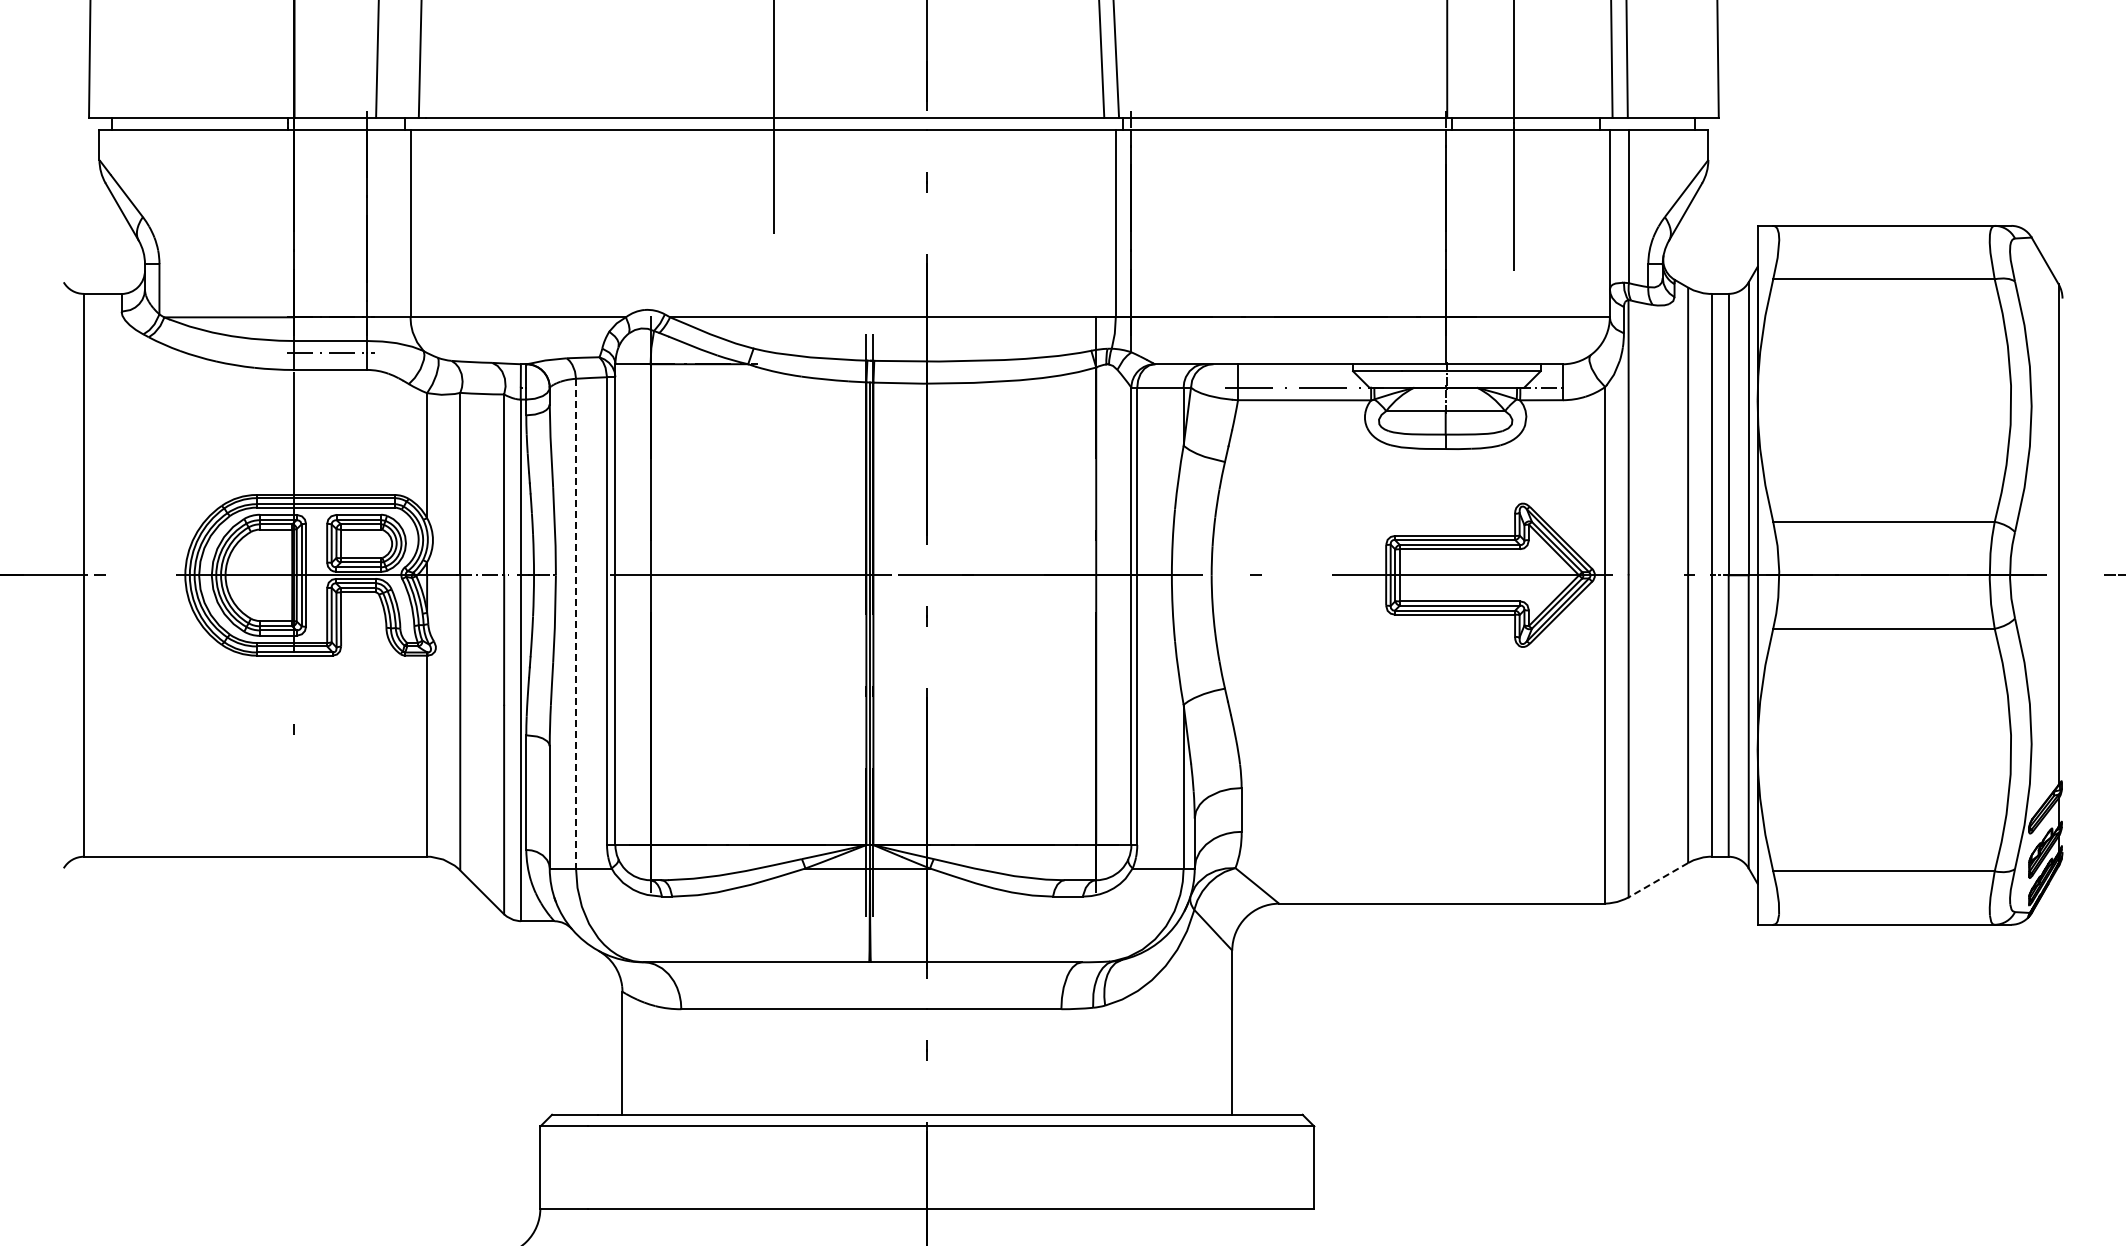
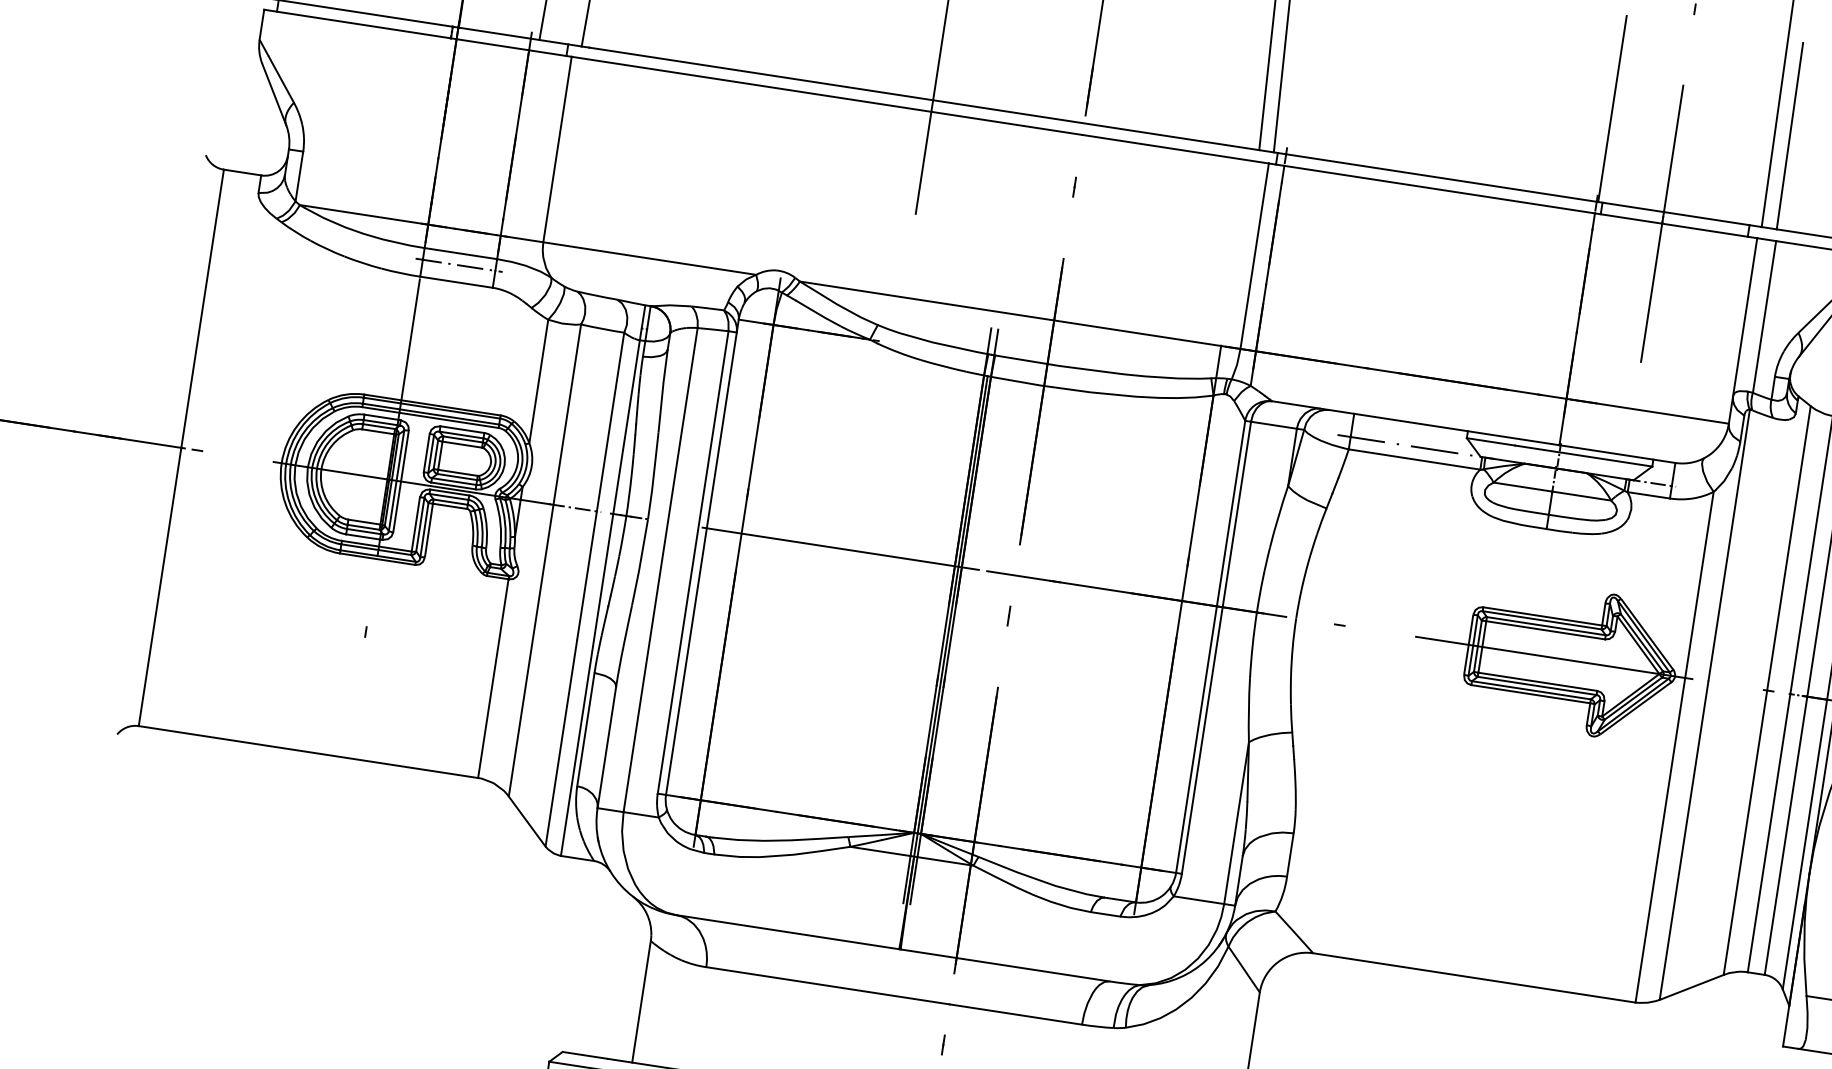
line: (576, 623) -> (661, 570), dashed -> solid
line: (1657, 880) -> (1690, 987), dashed -> solid

